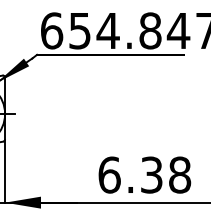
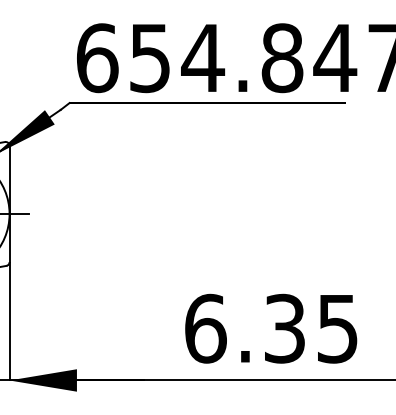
text: (180, 174) -> (338, 327), 6.38 -> 6.35

